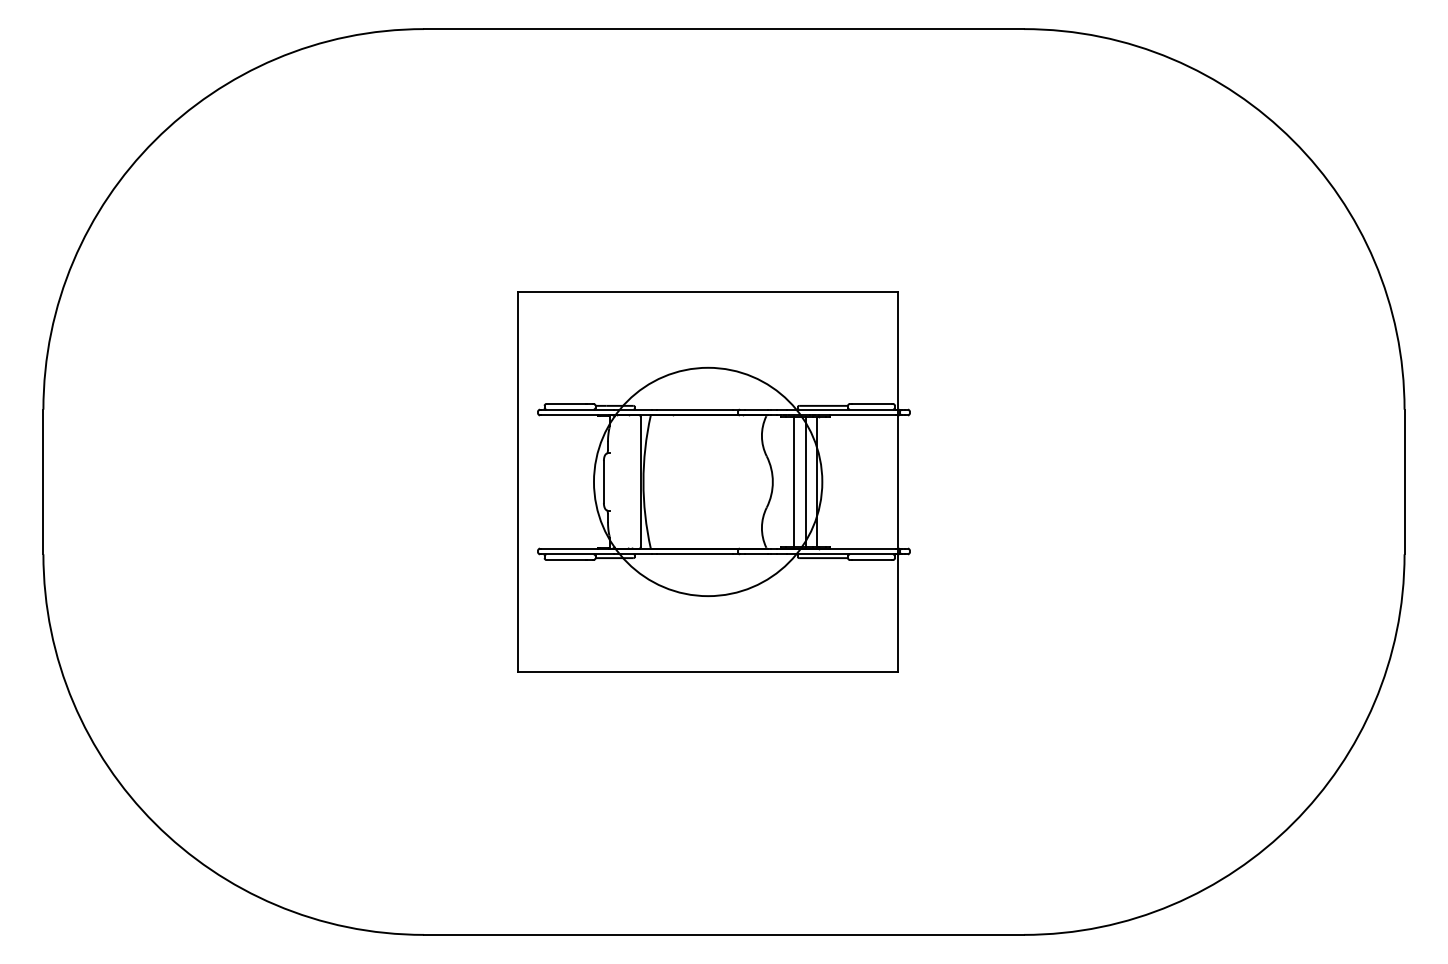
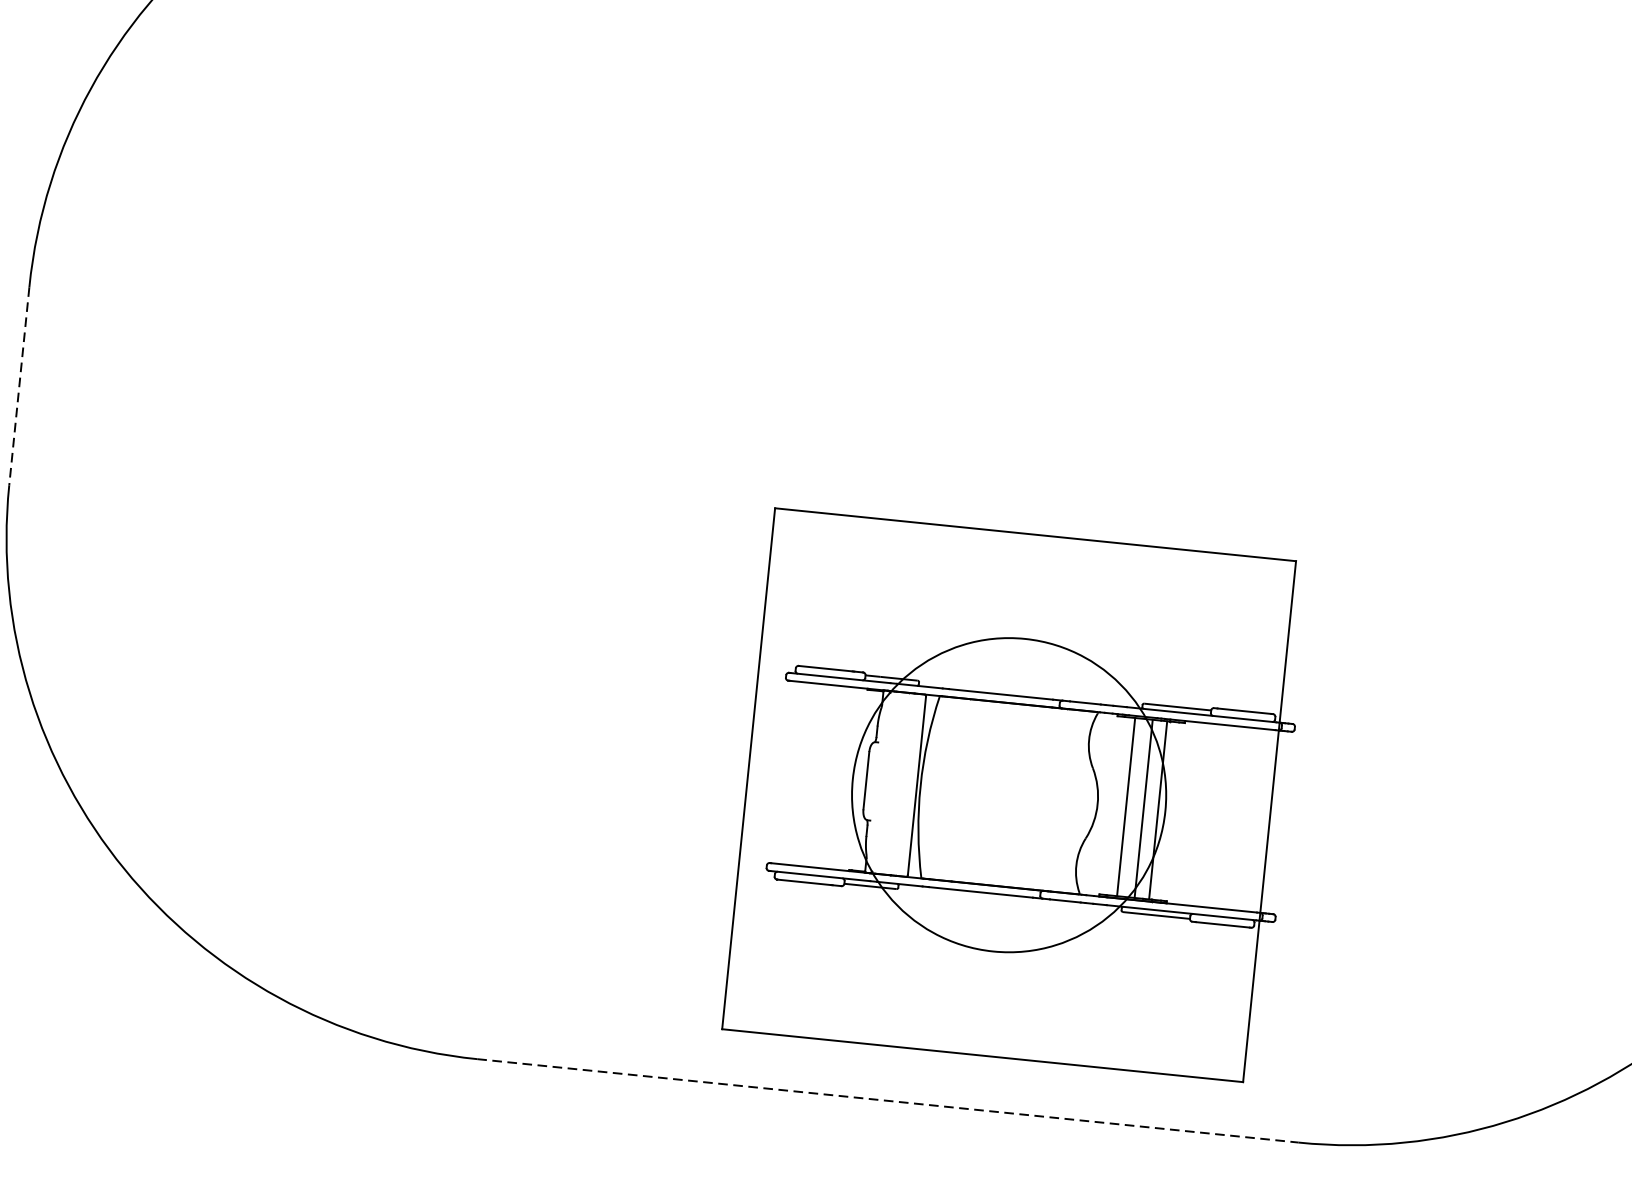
part: (713, 481) -> (1016, 795), moved
line: (43, 482) -> (19, 386), solid -> dashed
line: (723, 934) -> (887, 1100), solid -> dashed

